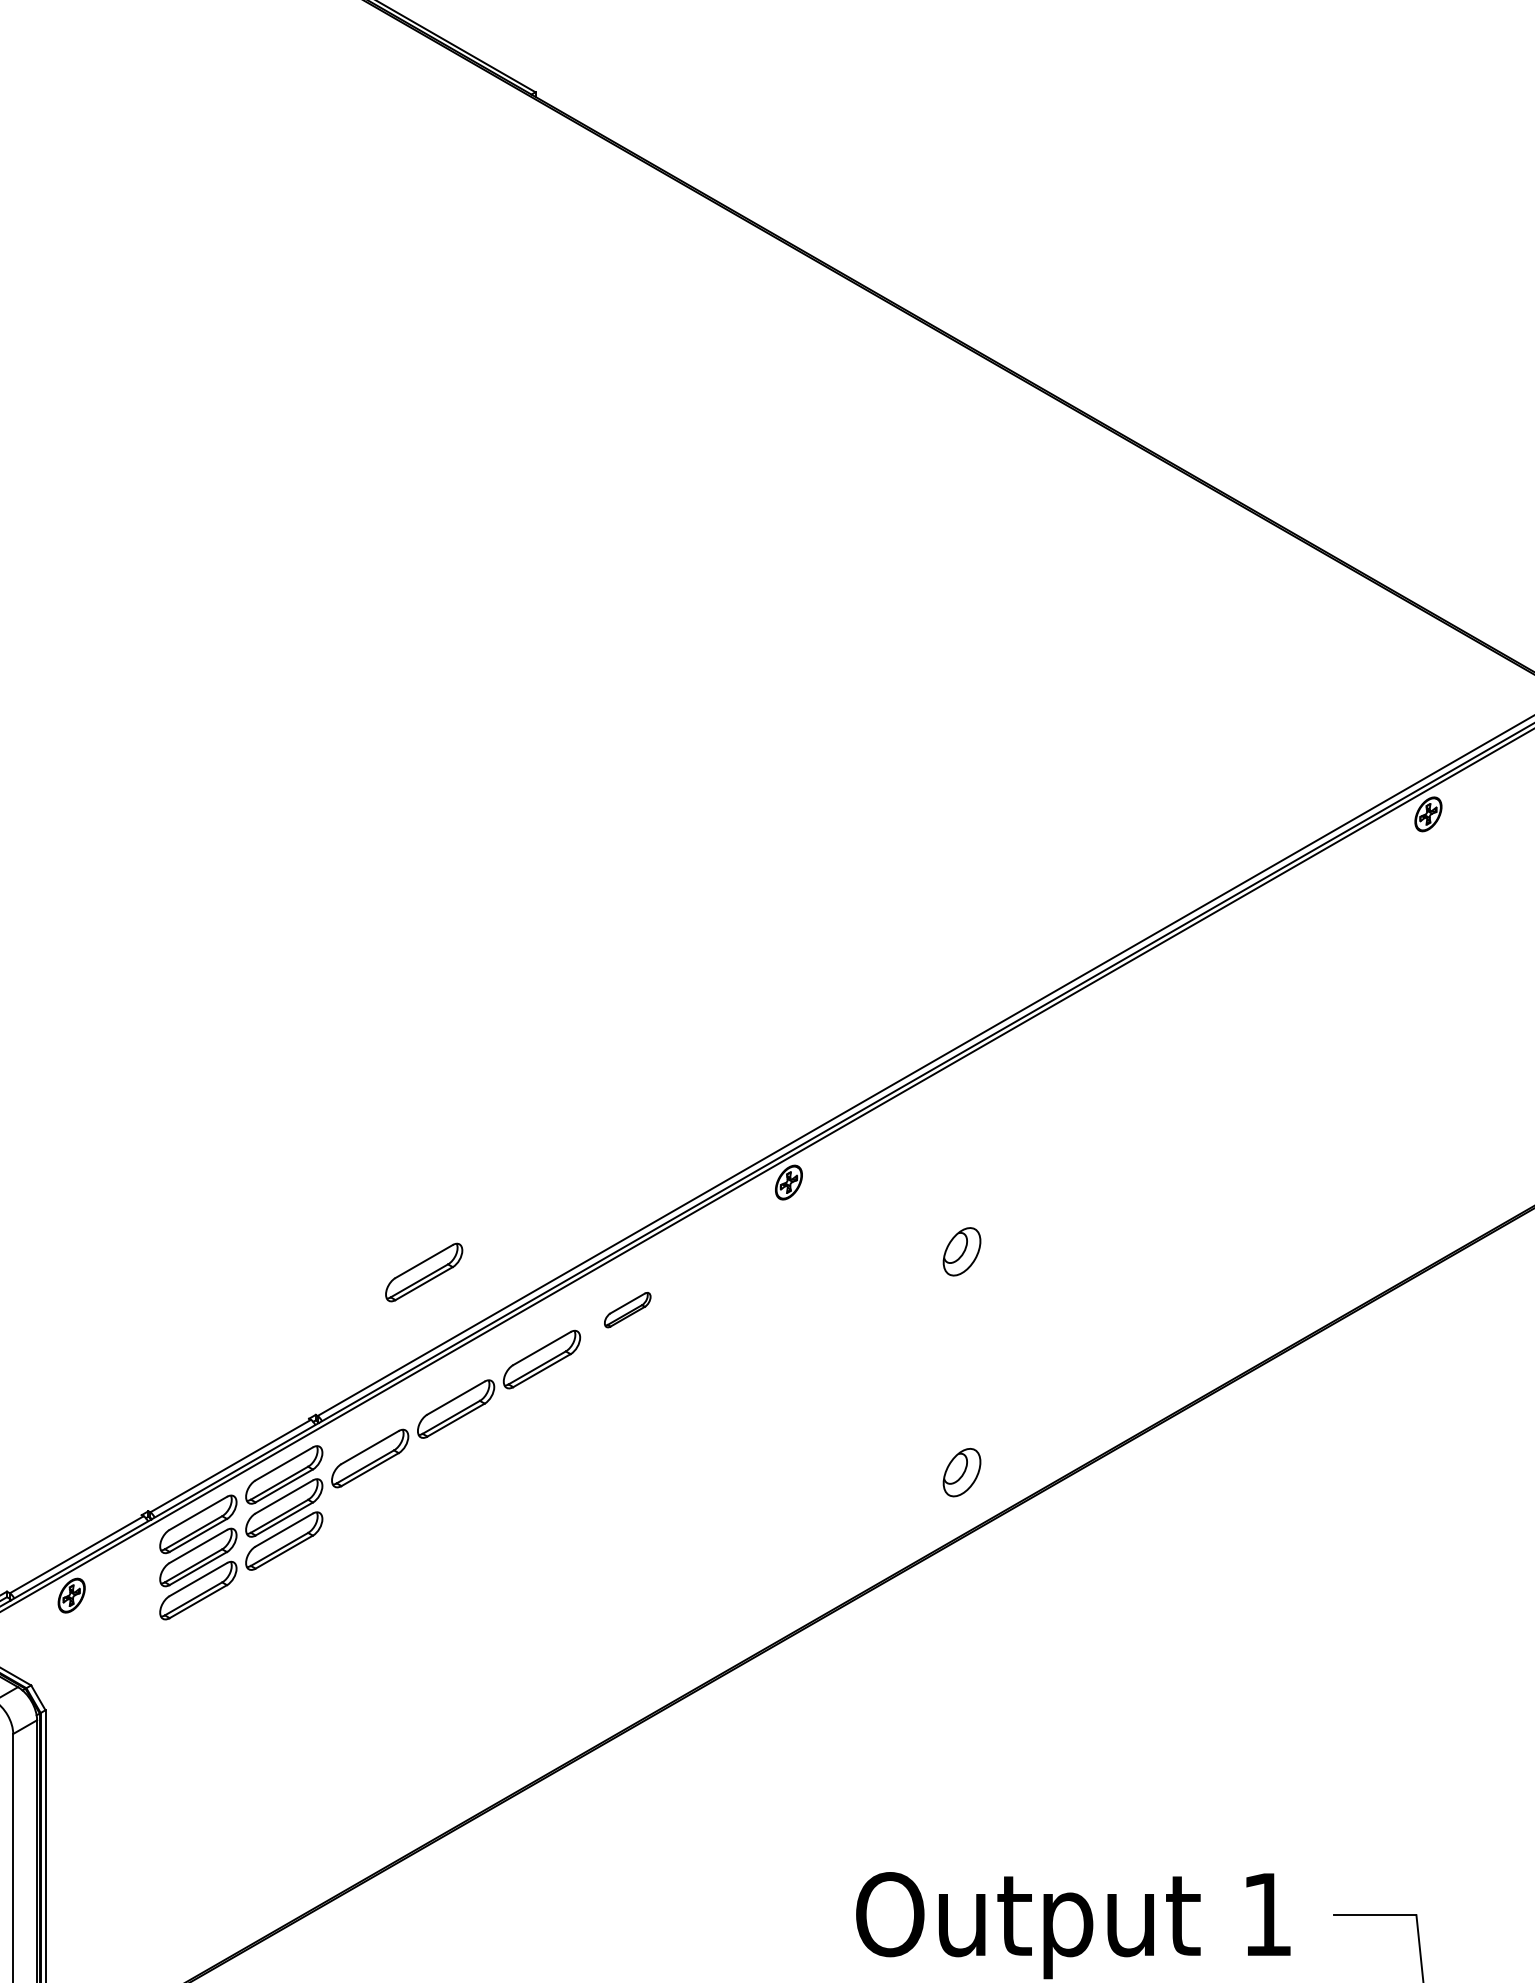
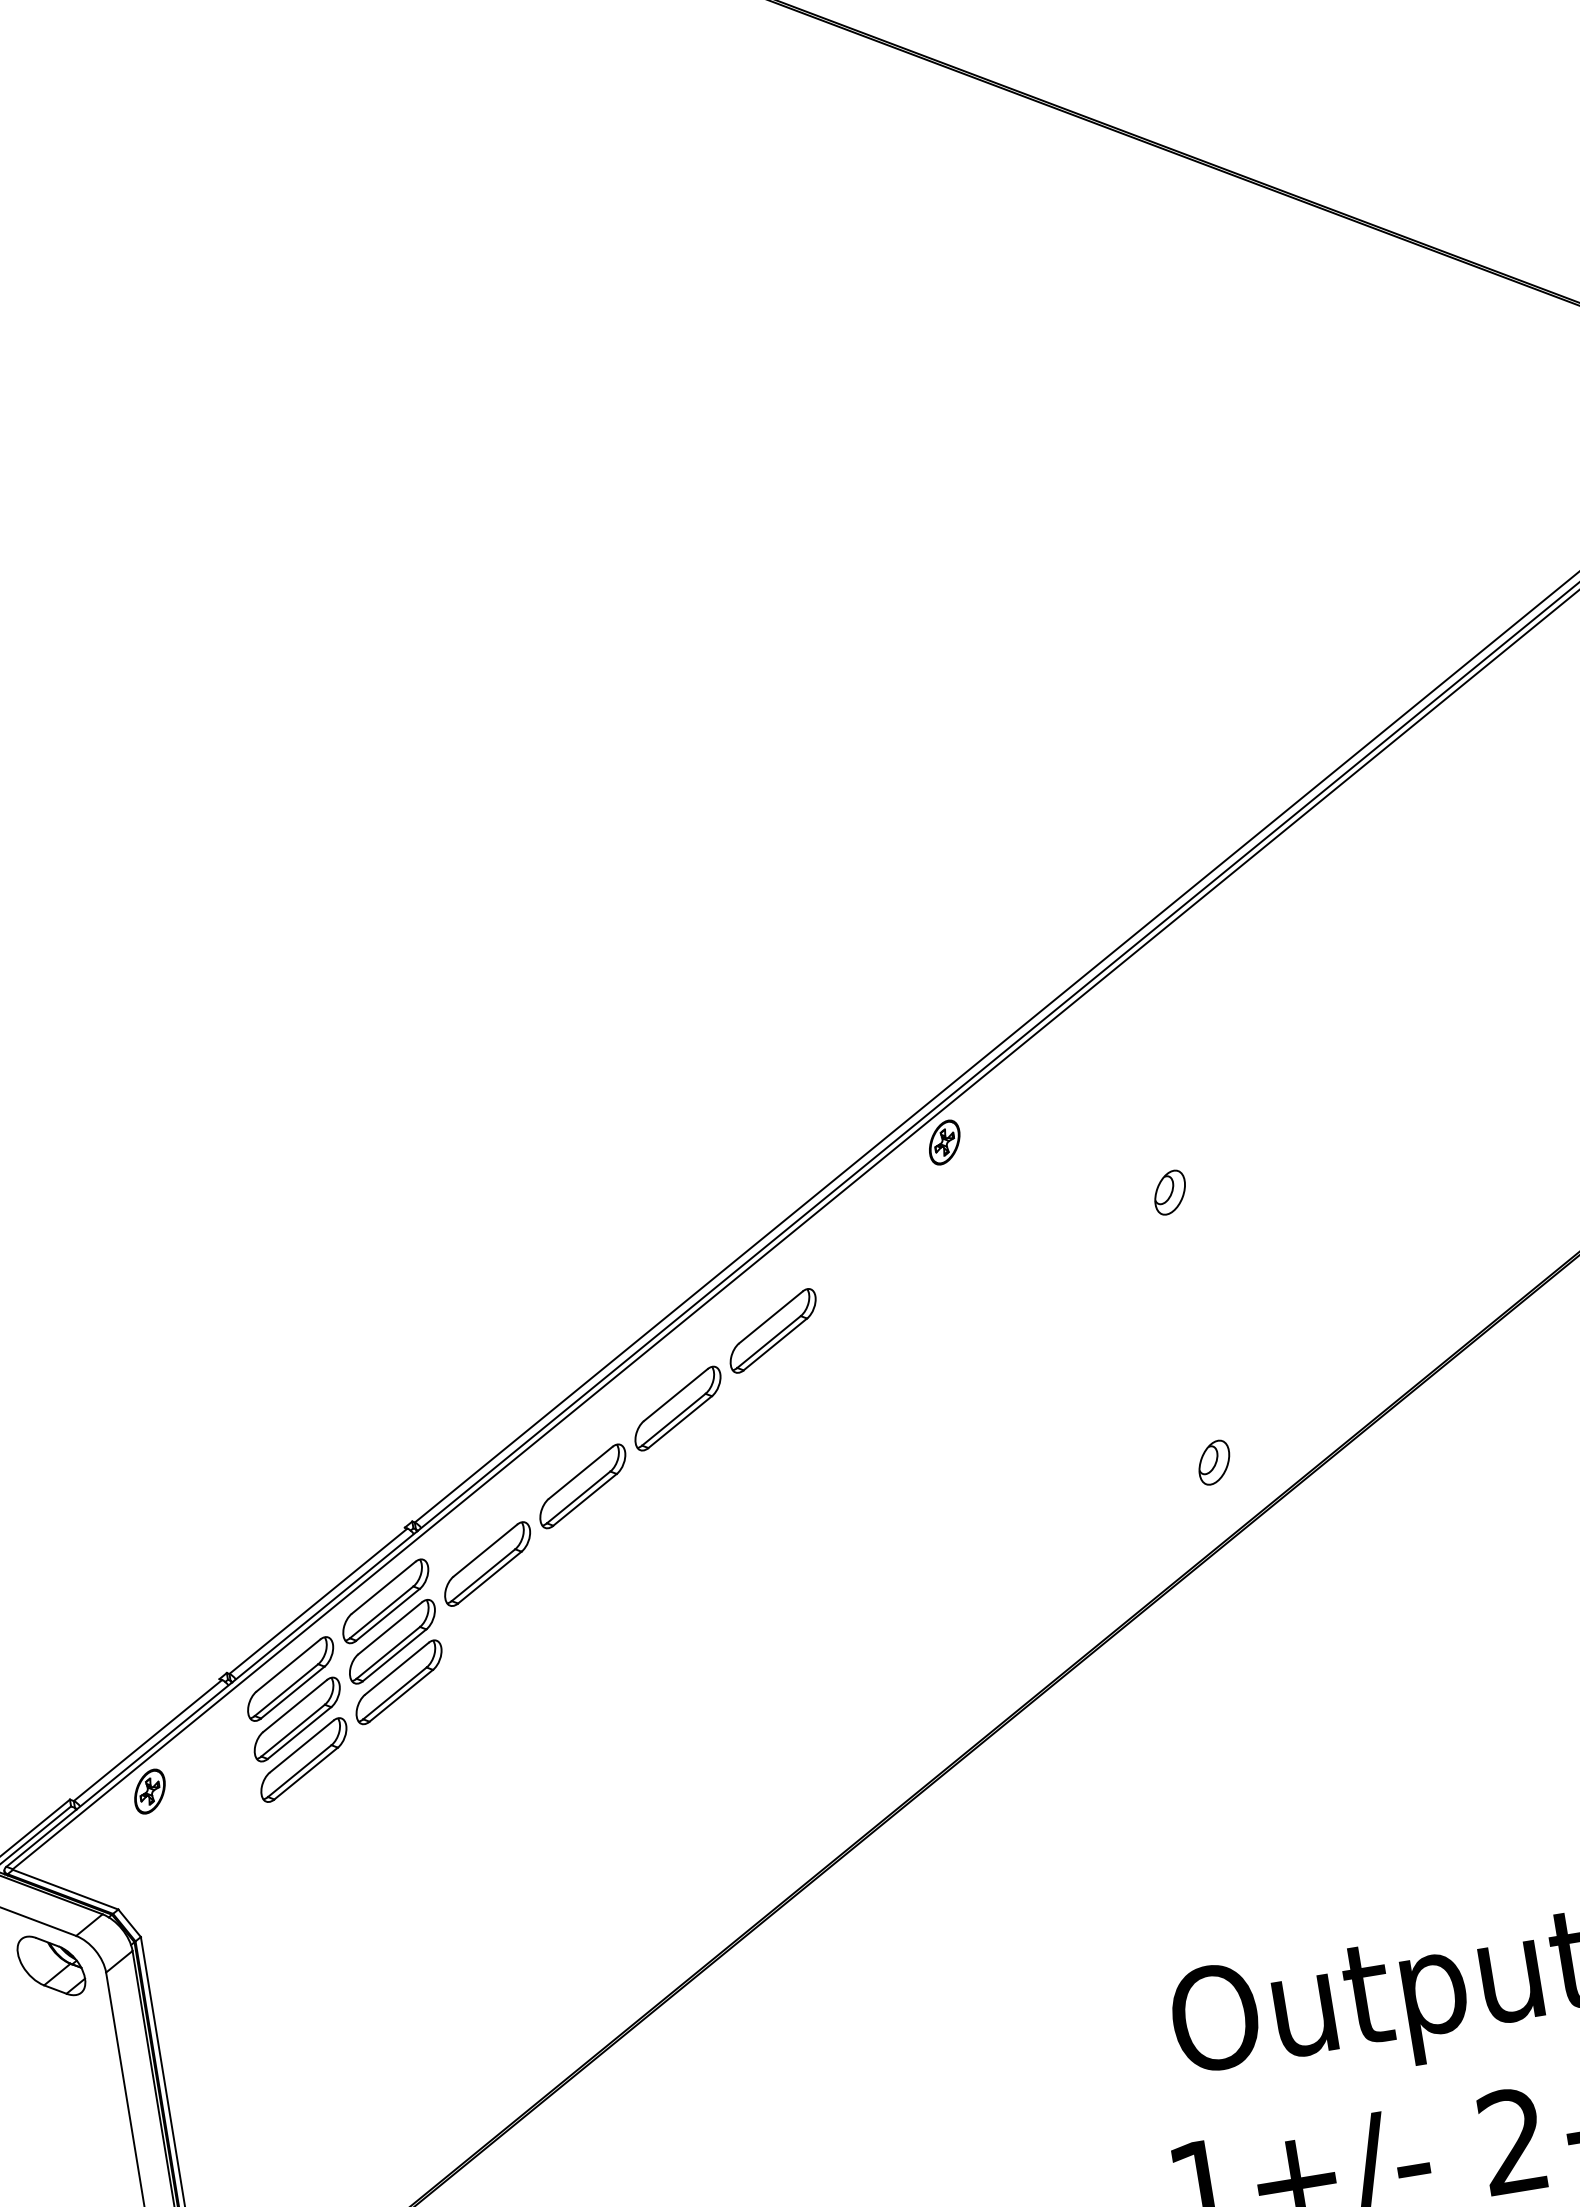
part: (961, 1251) -> (1169, 1192), size x0.71
part: (424, 1272) -> (516, 1325), removed
part: (627, 1309) -> (772, 1330), size x1.67
part: (961, 1472) -> (1213, 1462), size x0.71

